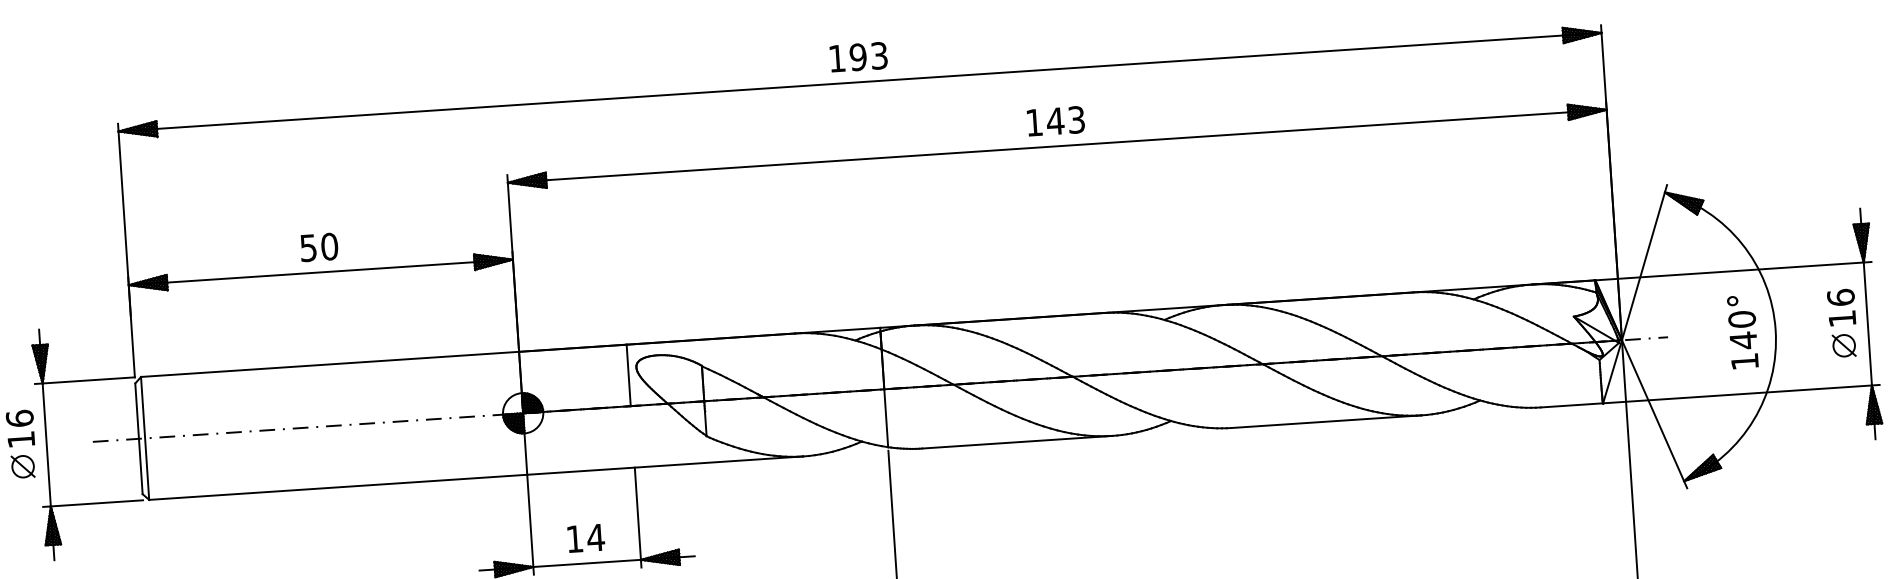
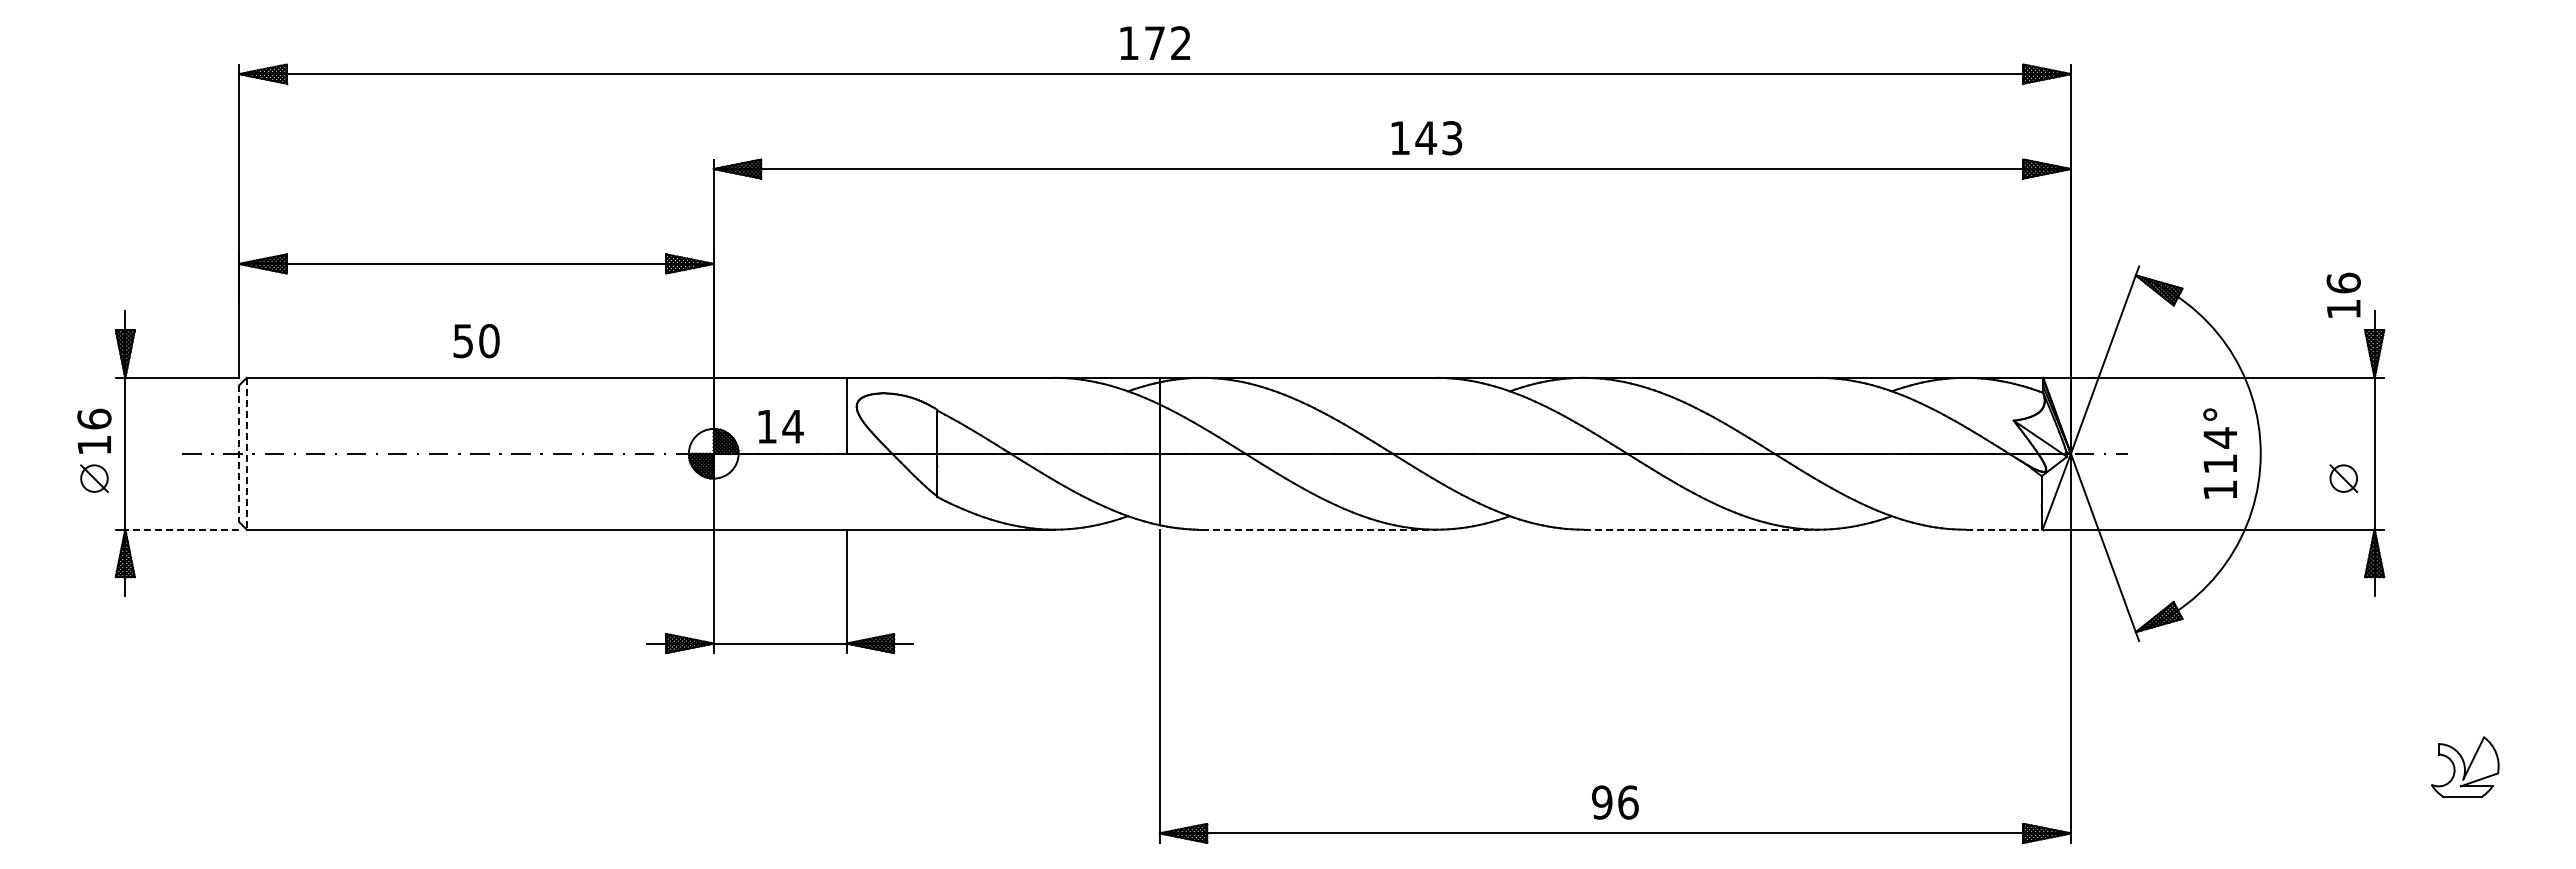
text: (868, 56) -> (1167, 43), 193 -> 172
text: (1055, 121) -> (1426, 138), moved
text: (319, 247) -> (476, 341), moved
text: (1841, 306) -> (2343, 294), moved
text: (1742, 329) -> (2220, 450), 140° -> 114°
line: (1572, 405) -> (2004, 529), solid -> dashed
line: (1326, 421) -> (1701, 529), solid -> dashed
line: (144, 438) -> (246, 453), solid -> dashed
line: (139, 439) -> (239, 454), solid -> dashed
line: (1017, 442) -> (1319, 529), solid -> dashed
line: (97, 503) -> (182, 529), solid -> dashed
text: (585, 538) -> (780, 426), moved

